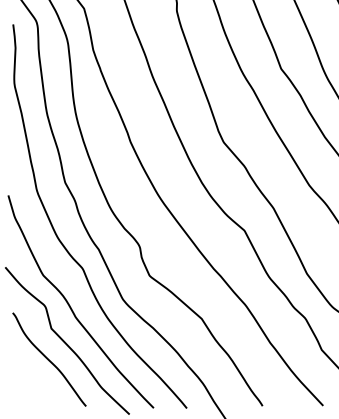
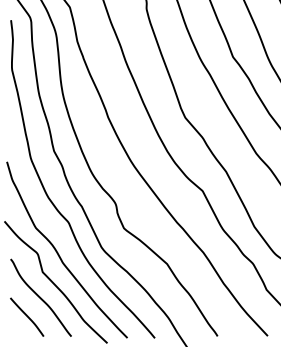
curve: (33, 382) -> (27, 316), added

